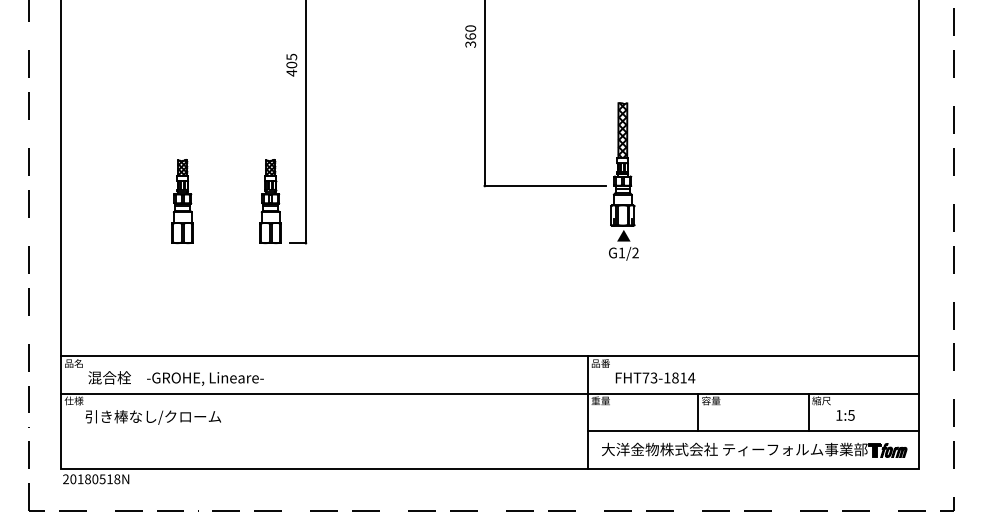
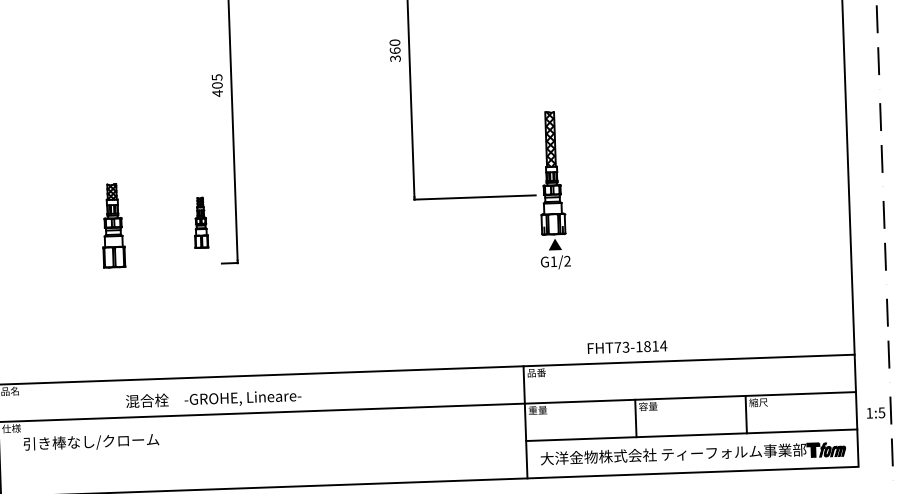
part: (270, 201) -> (200, 222), size x0.6
text: (655, 377) -> (627, 346), moved
text: (175, 378) -> (213, 399), moved
text: (845, 415) -> (875, 413), moved

